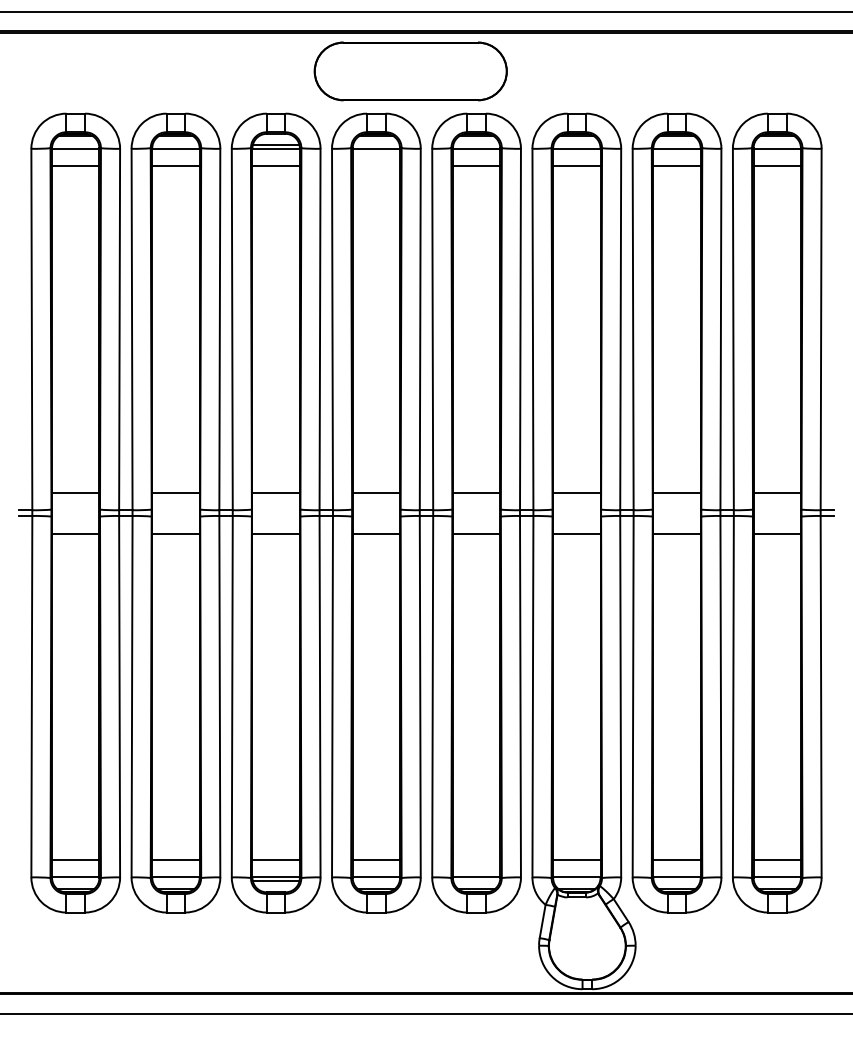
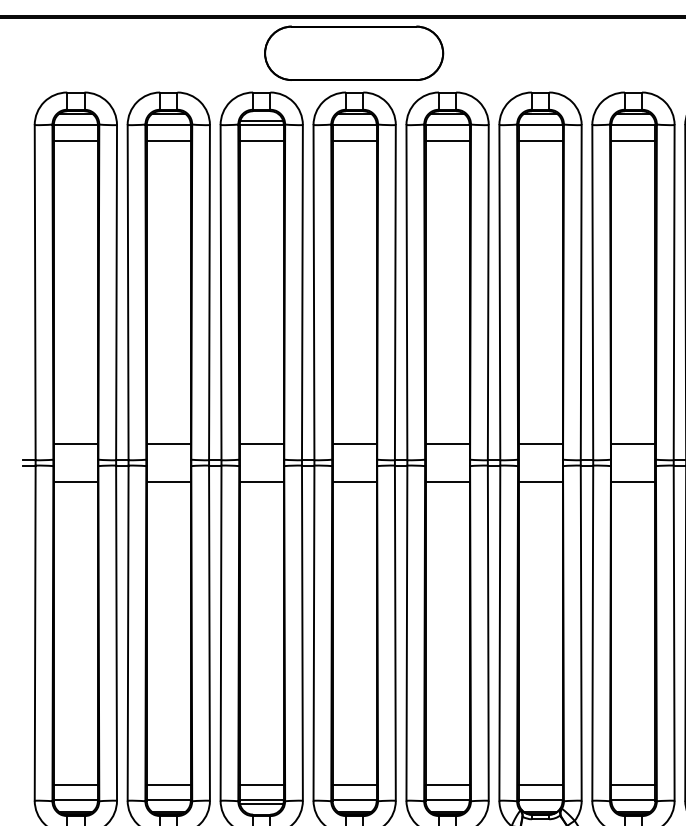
part: (410, 71) -> (353, 53), moved
line: (376, 165) -> (354, 140), added
line: (476, 860) -> (447, 785), added

